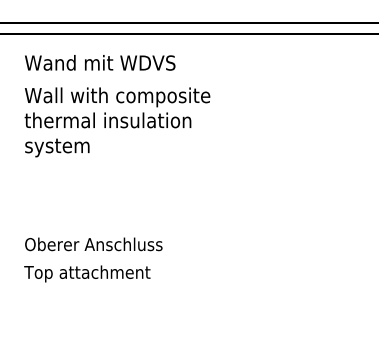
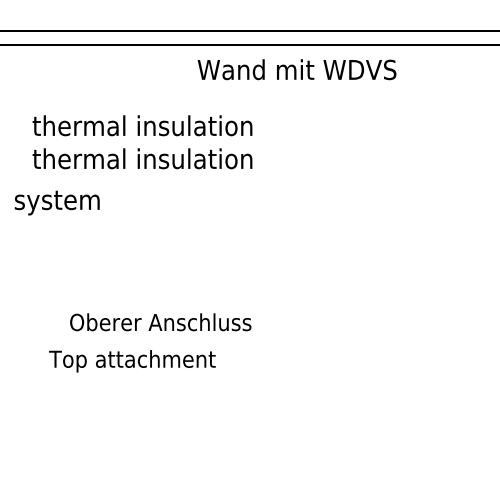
text: (100, 62) -> (297, 69), moved
text: (117, 97) -> (155, 128), Wall with composite -> thermal insulation
text: (57, 147) -> (57, 202), moved
text: (93, 244) -> (160, 322), moved
text: (87, 273) -> (132, 360), moved

